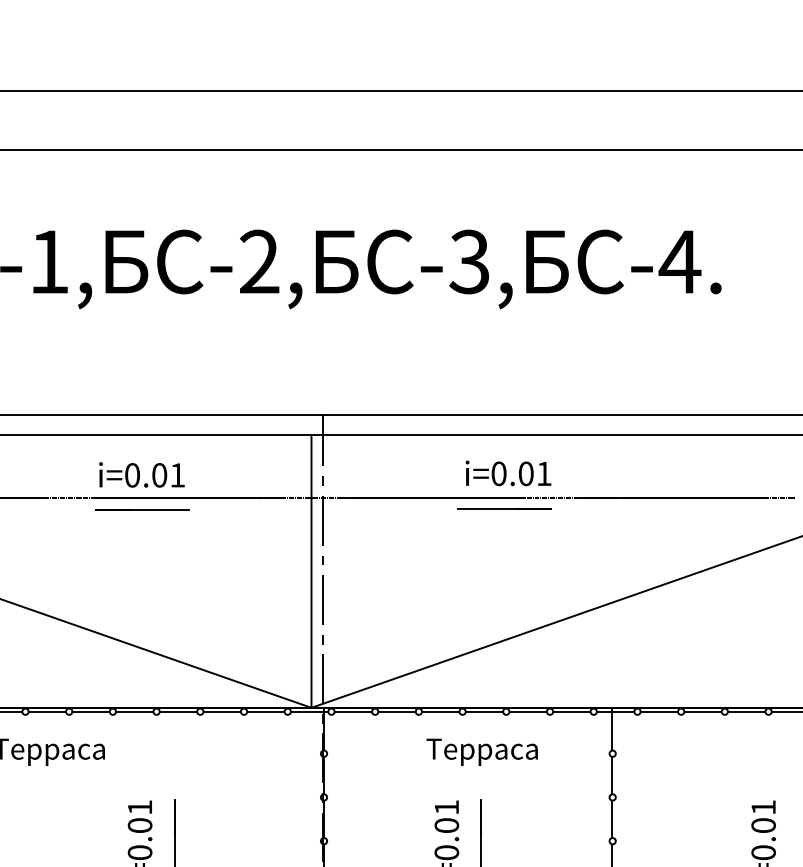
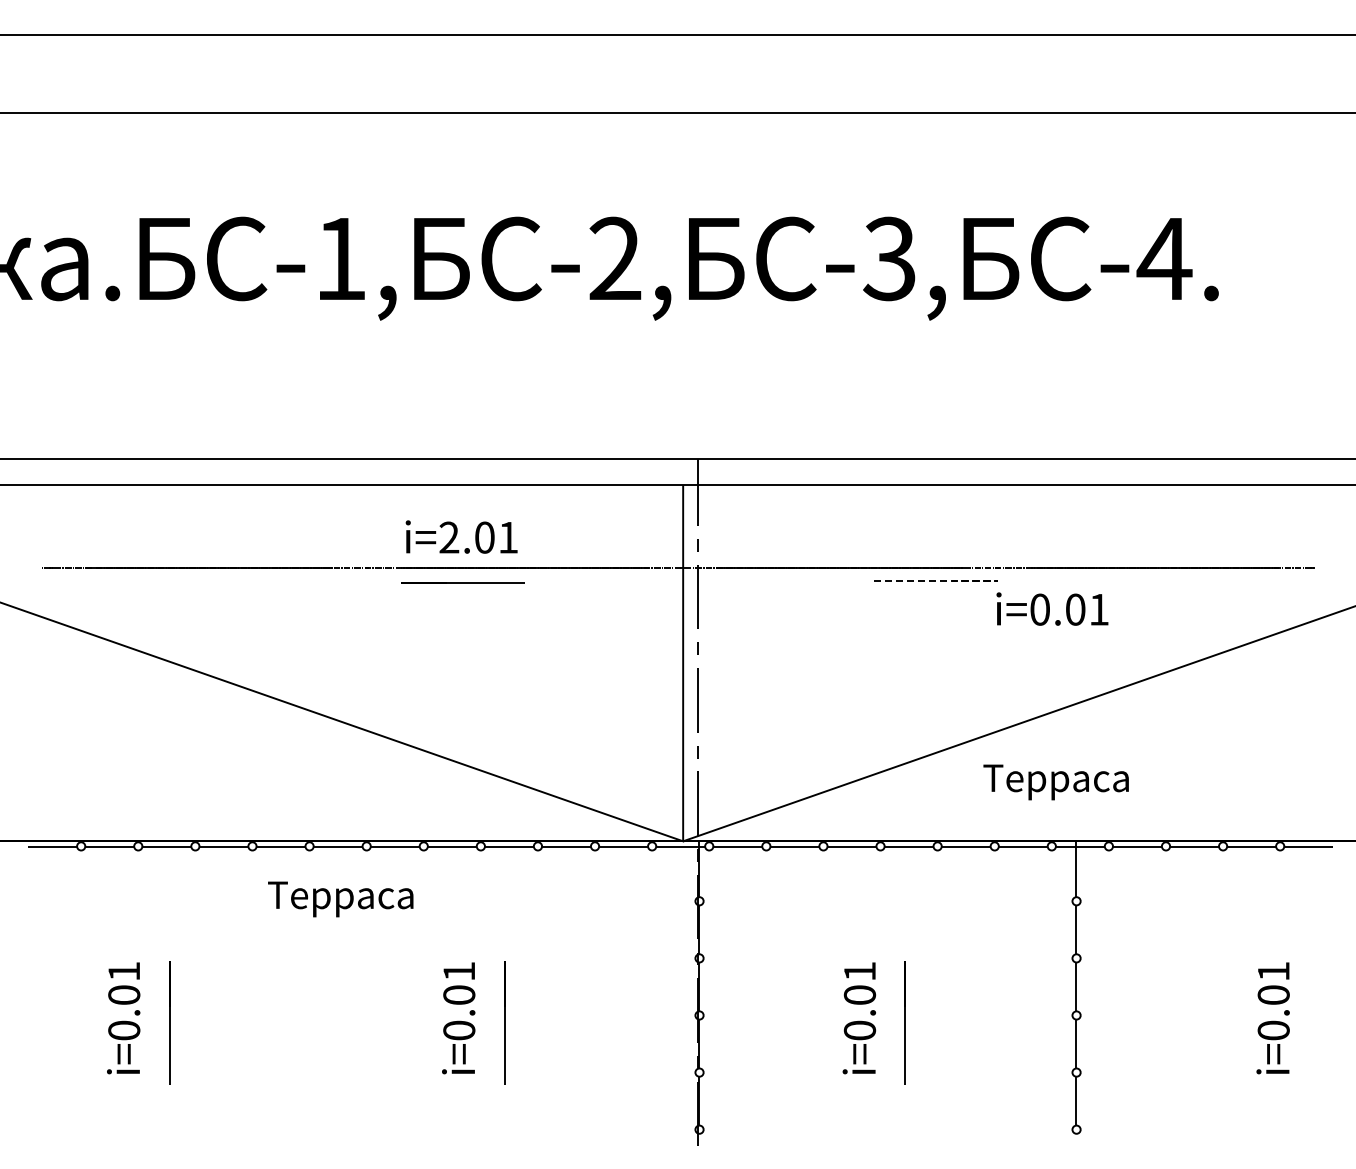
text: (508, 472) -> (1052, 608), moved
text: (132, 475) -> (449, 537), i=0.01 -> i=2.01
line: (523, 508) -> (960, 581), solid -> dashed
text: (481, 752) -> (1055, 782), moved

